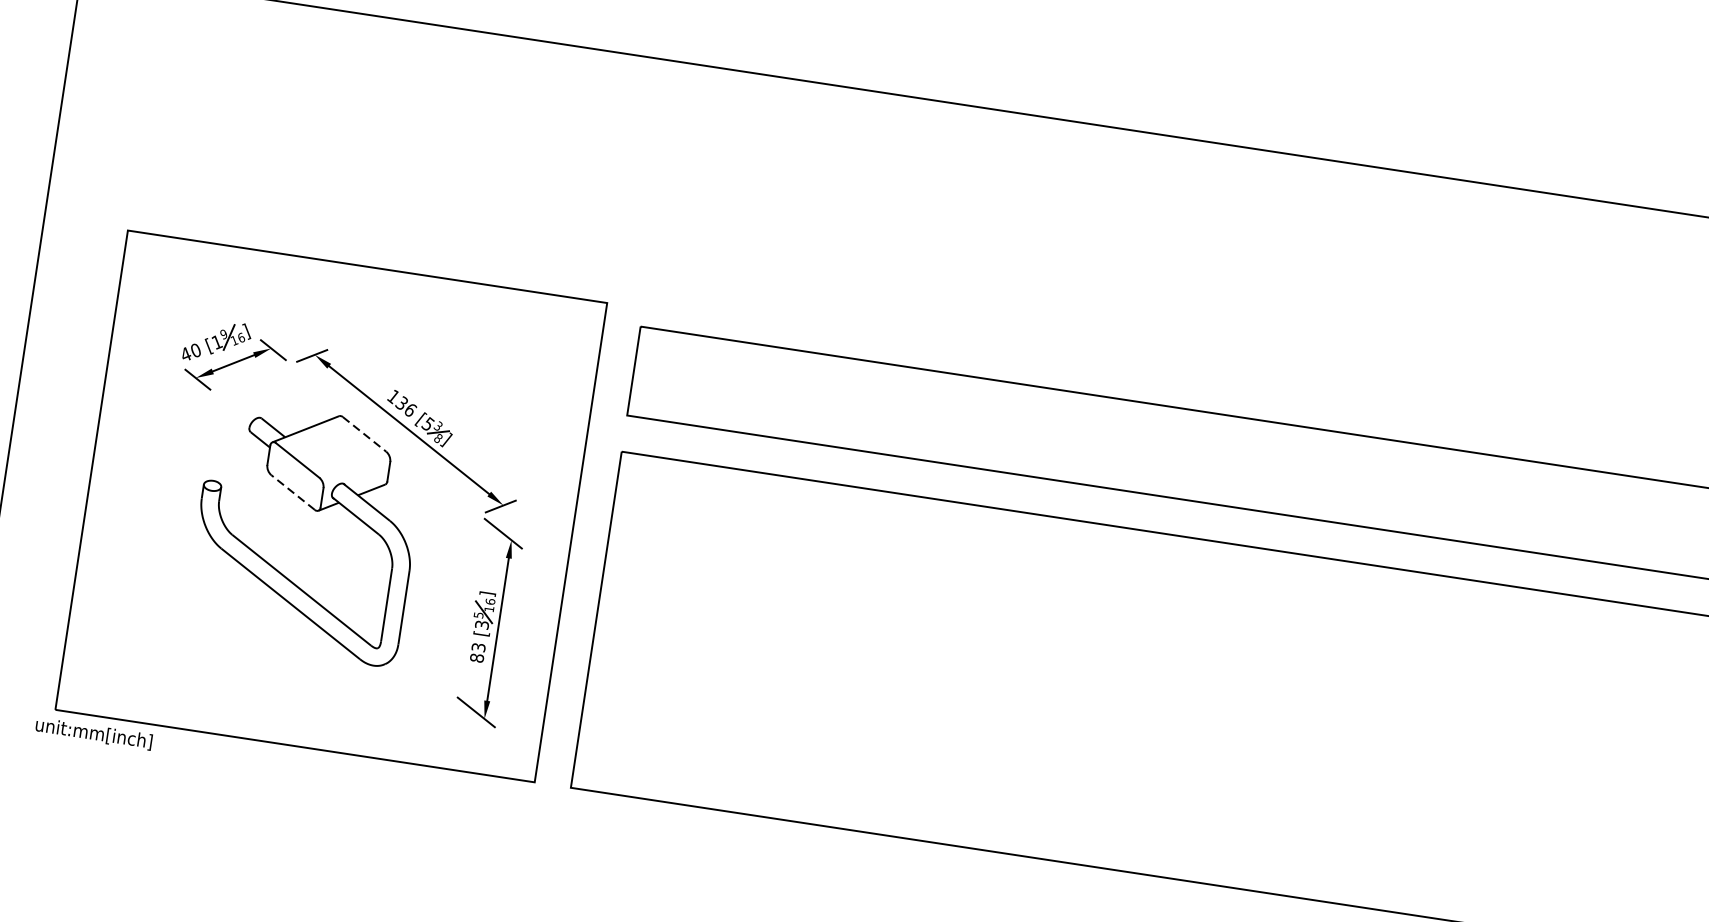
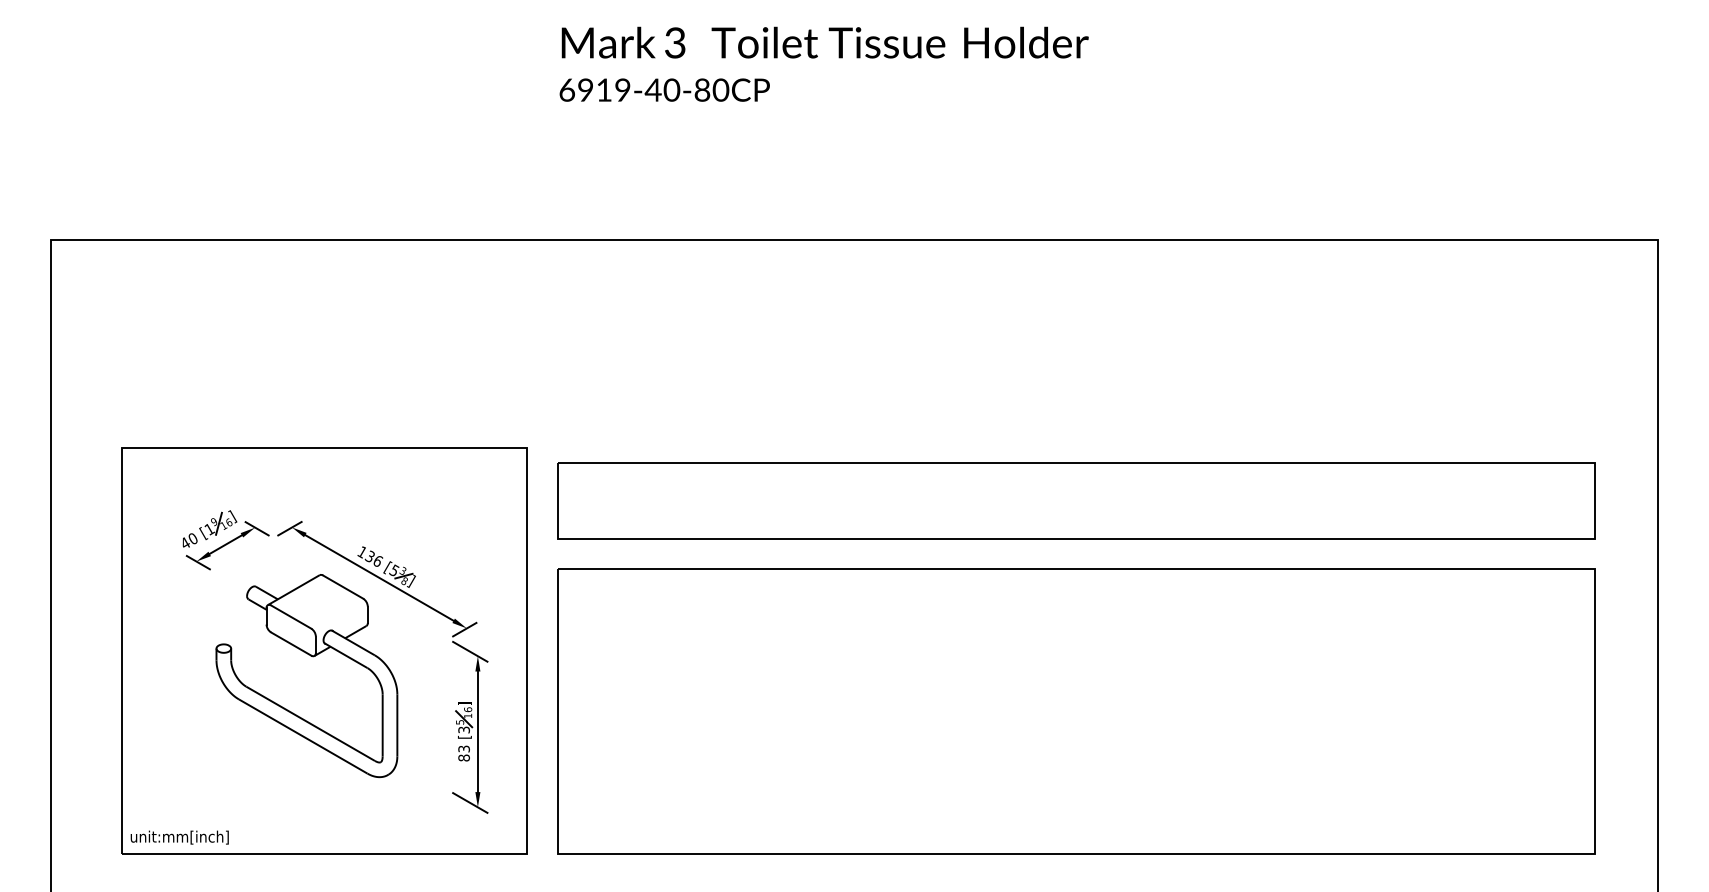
line: (364, 435) -> (343, 587), dashed -> solid
line: (292, 491) -> (290, 643), dashed -> solid
text: (93, 733) -> (179, 837), moved

